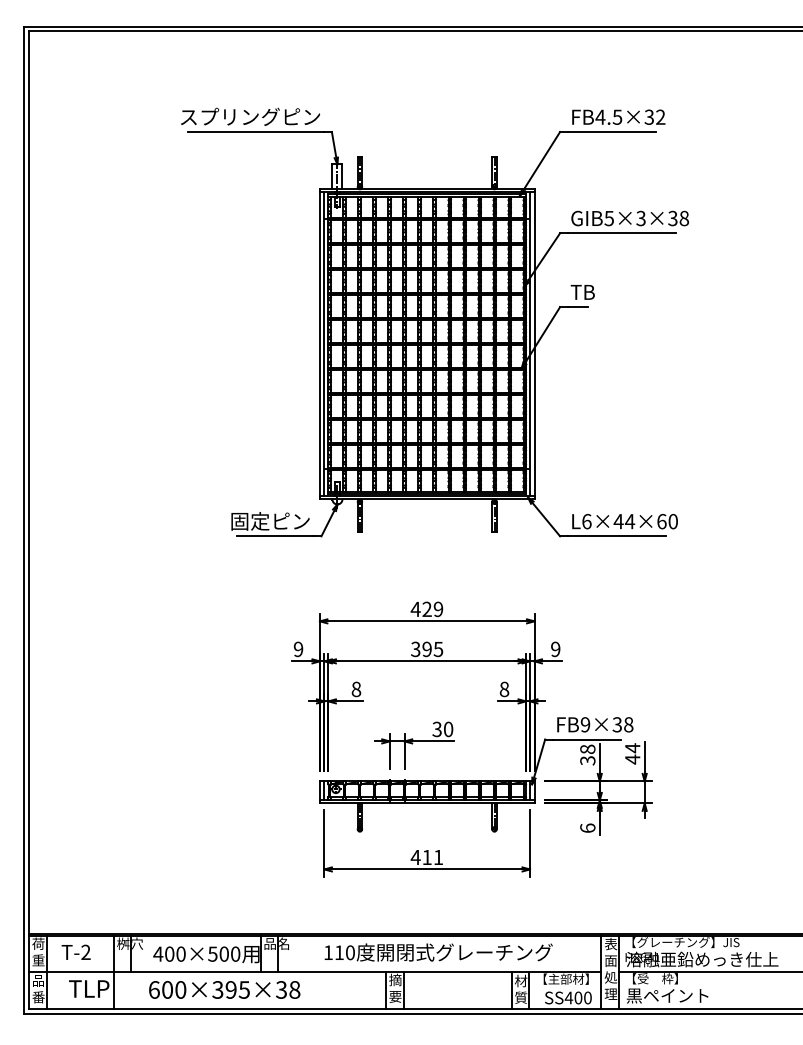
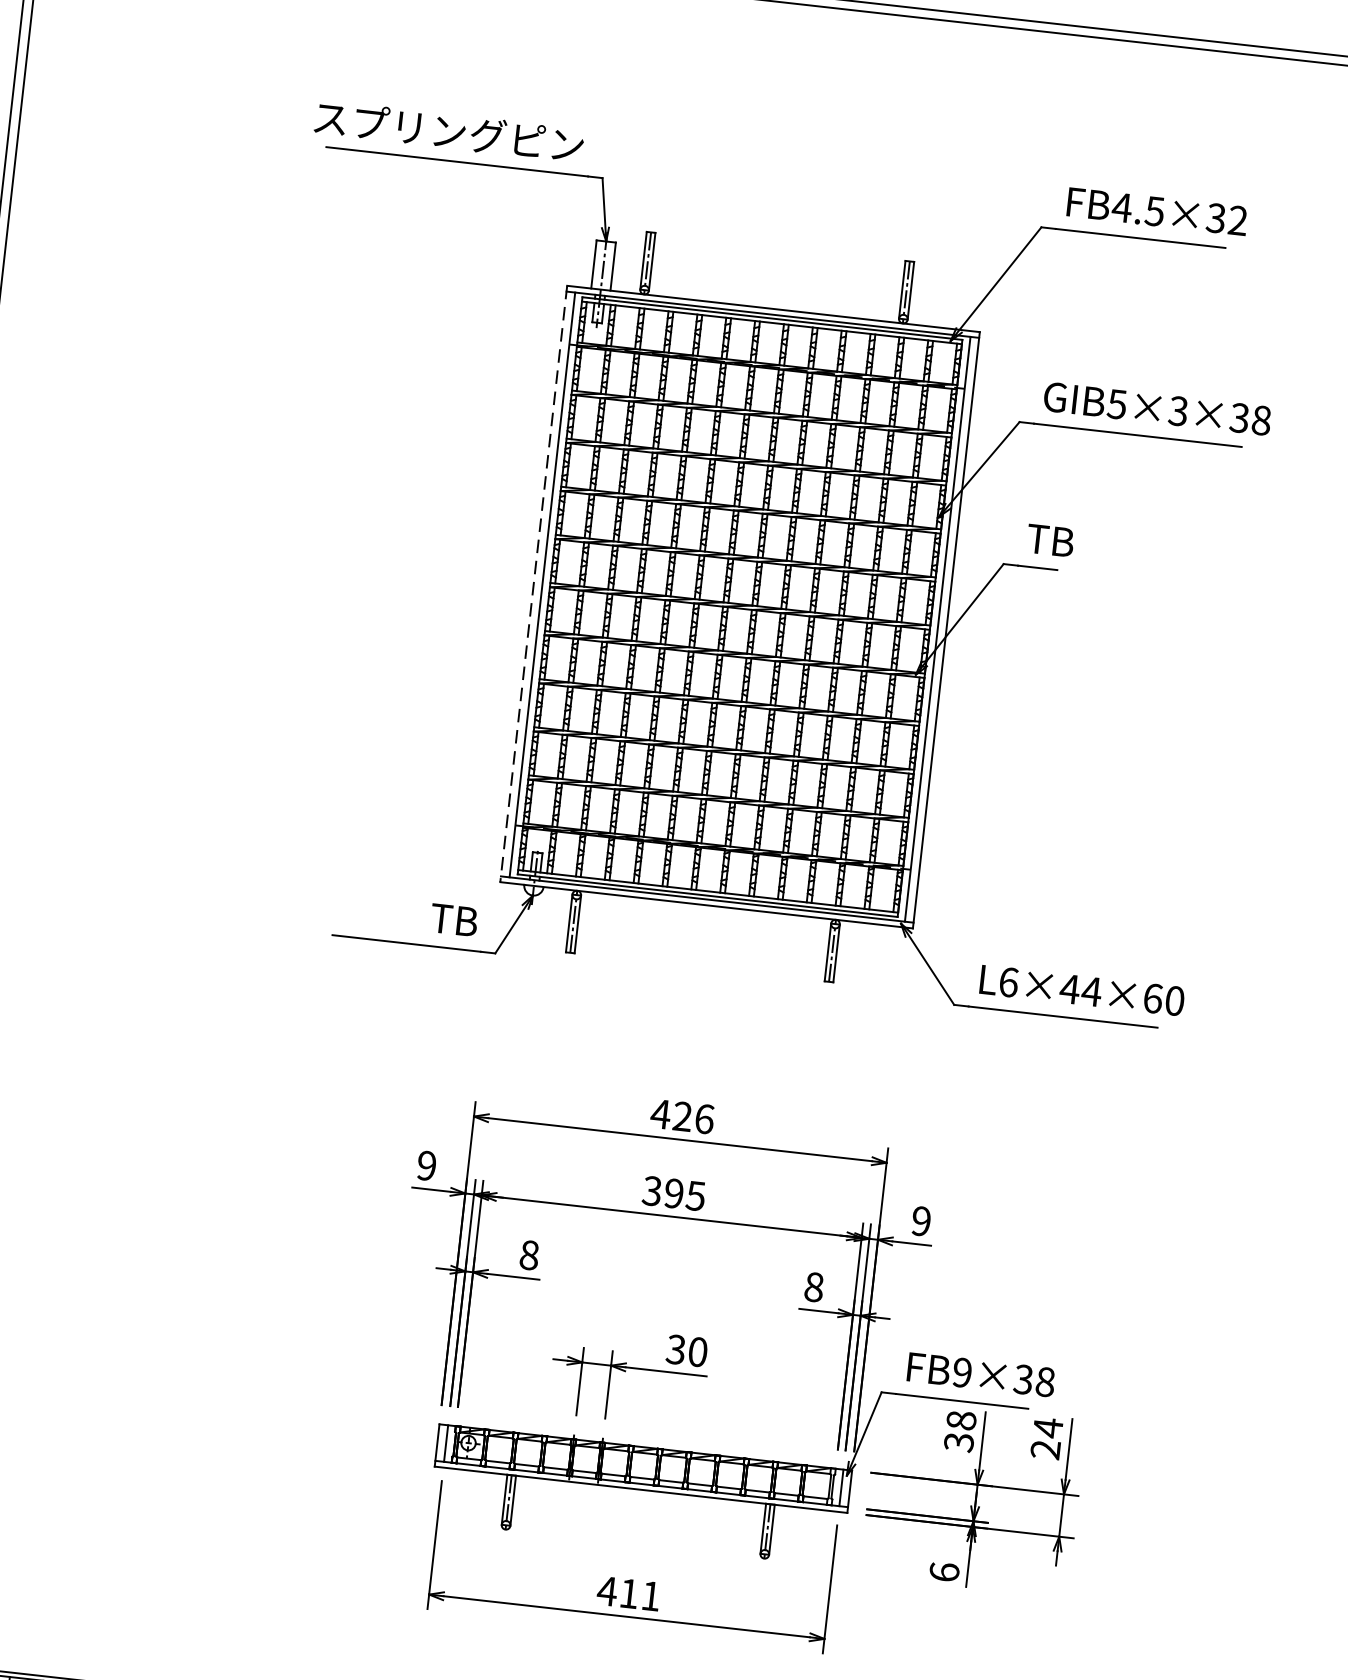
line: (319, 344) -> (532, 584), solid -> dashed
text: (270, 521) -> (400, 913), 固定ピン -> TB
text: (438, 609) -> (704, 1119), 429 -> 426
text: (632, 759) -> (1045, 1449), 44 -> 24

